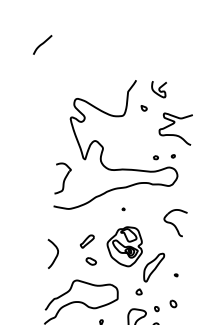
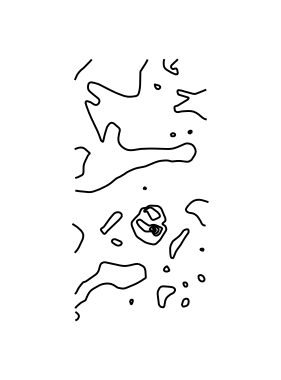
curve: (43, 44) -> (83, 69), moved
part: (174, 222) -> (196, 212), moved
part: (87, 241) -> (111, 222), size x1.67

